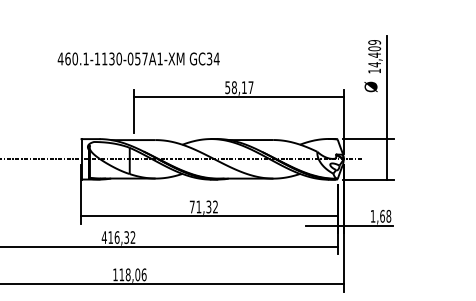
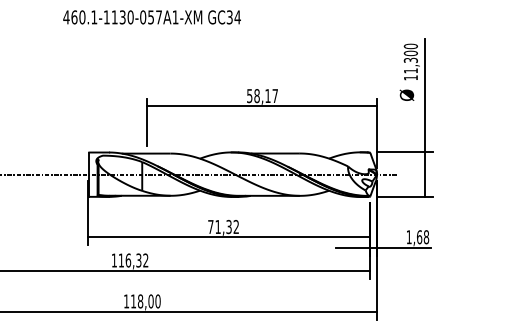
text: (374, 53) -> (410, 58), 14,409 -> 11,300
text: (138, 58) -> (151, 16), moved
text: (103, 237) -> (113, 260), 416,32 -> 116,32
text: (143, 274) -> (157, 301), 118,06 -> 118,00

